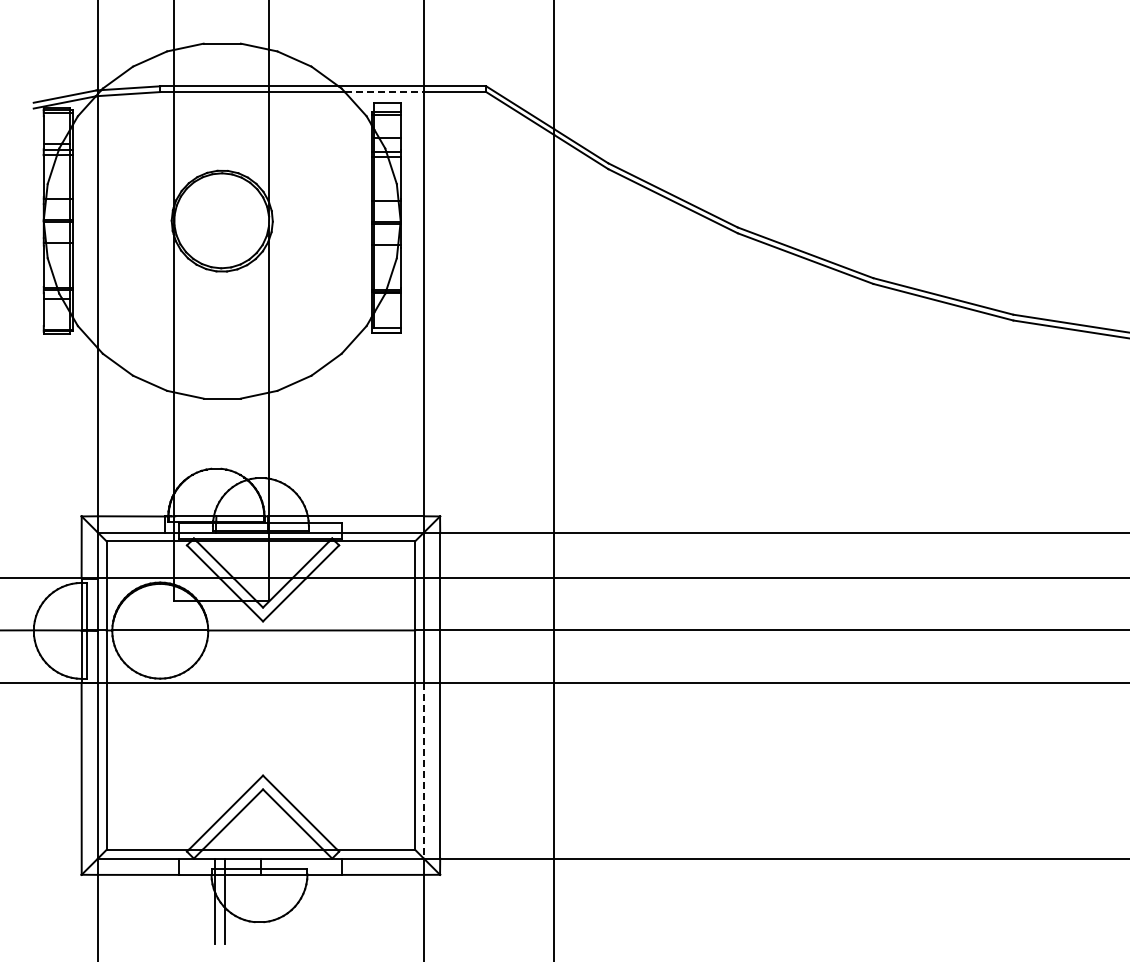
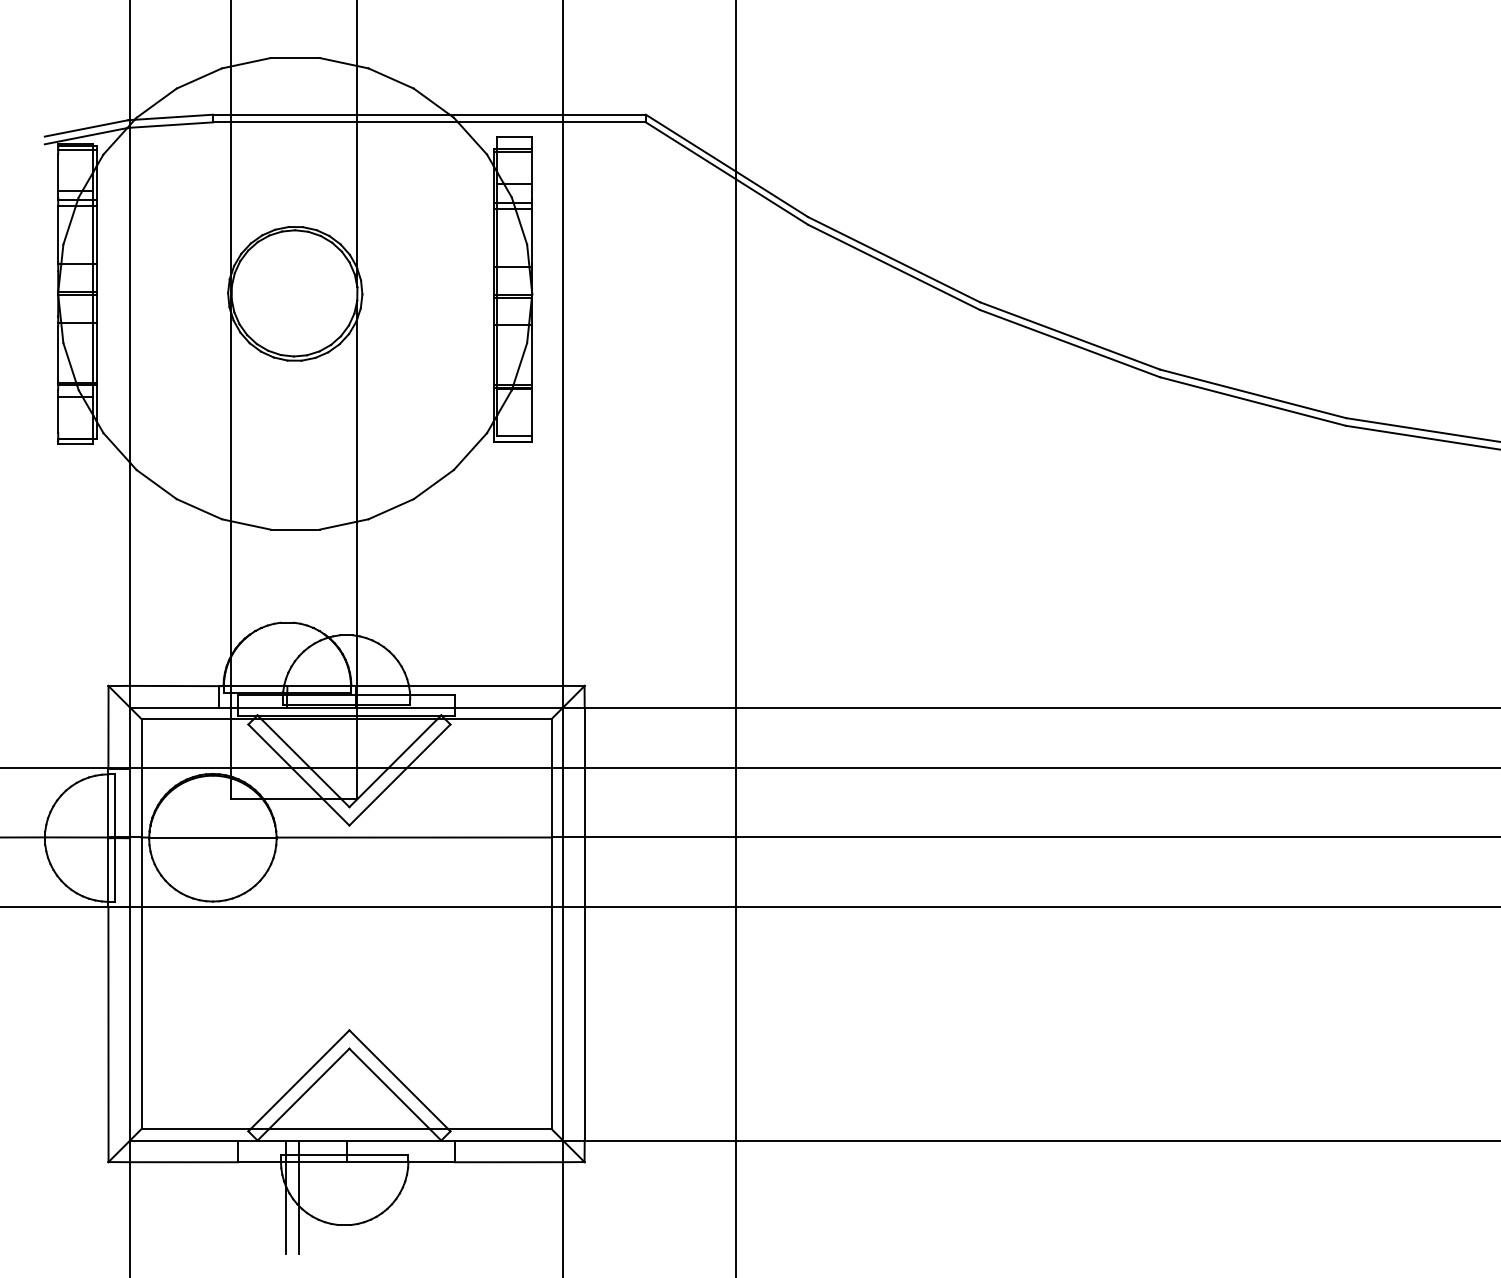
line: (384, 92) -> (510, 122), dashed -> solid
line: (423, 771) -> (562, 1024), dashed -> solid

